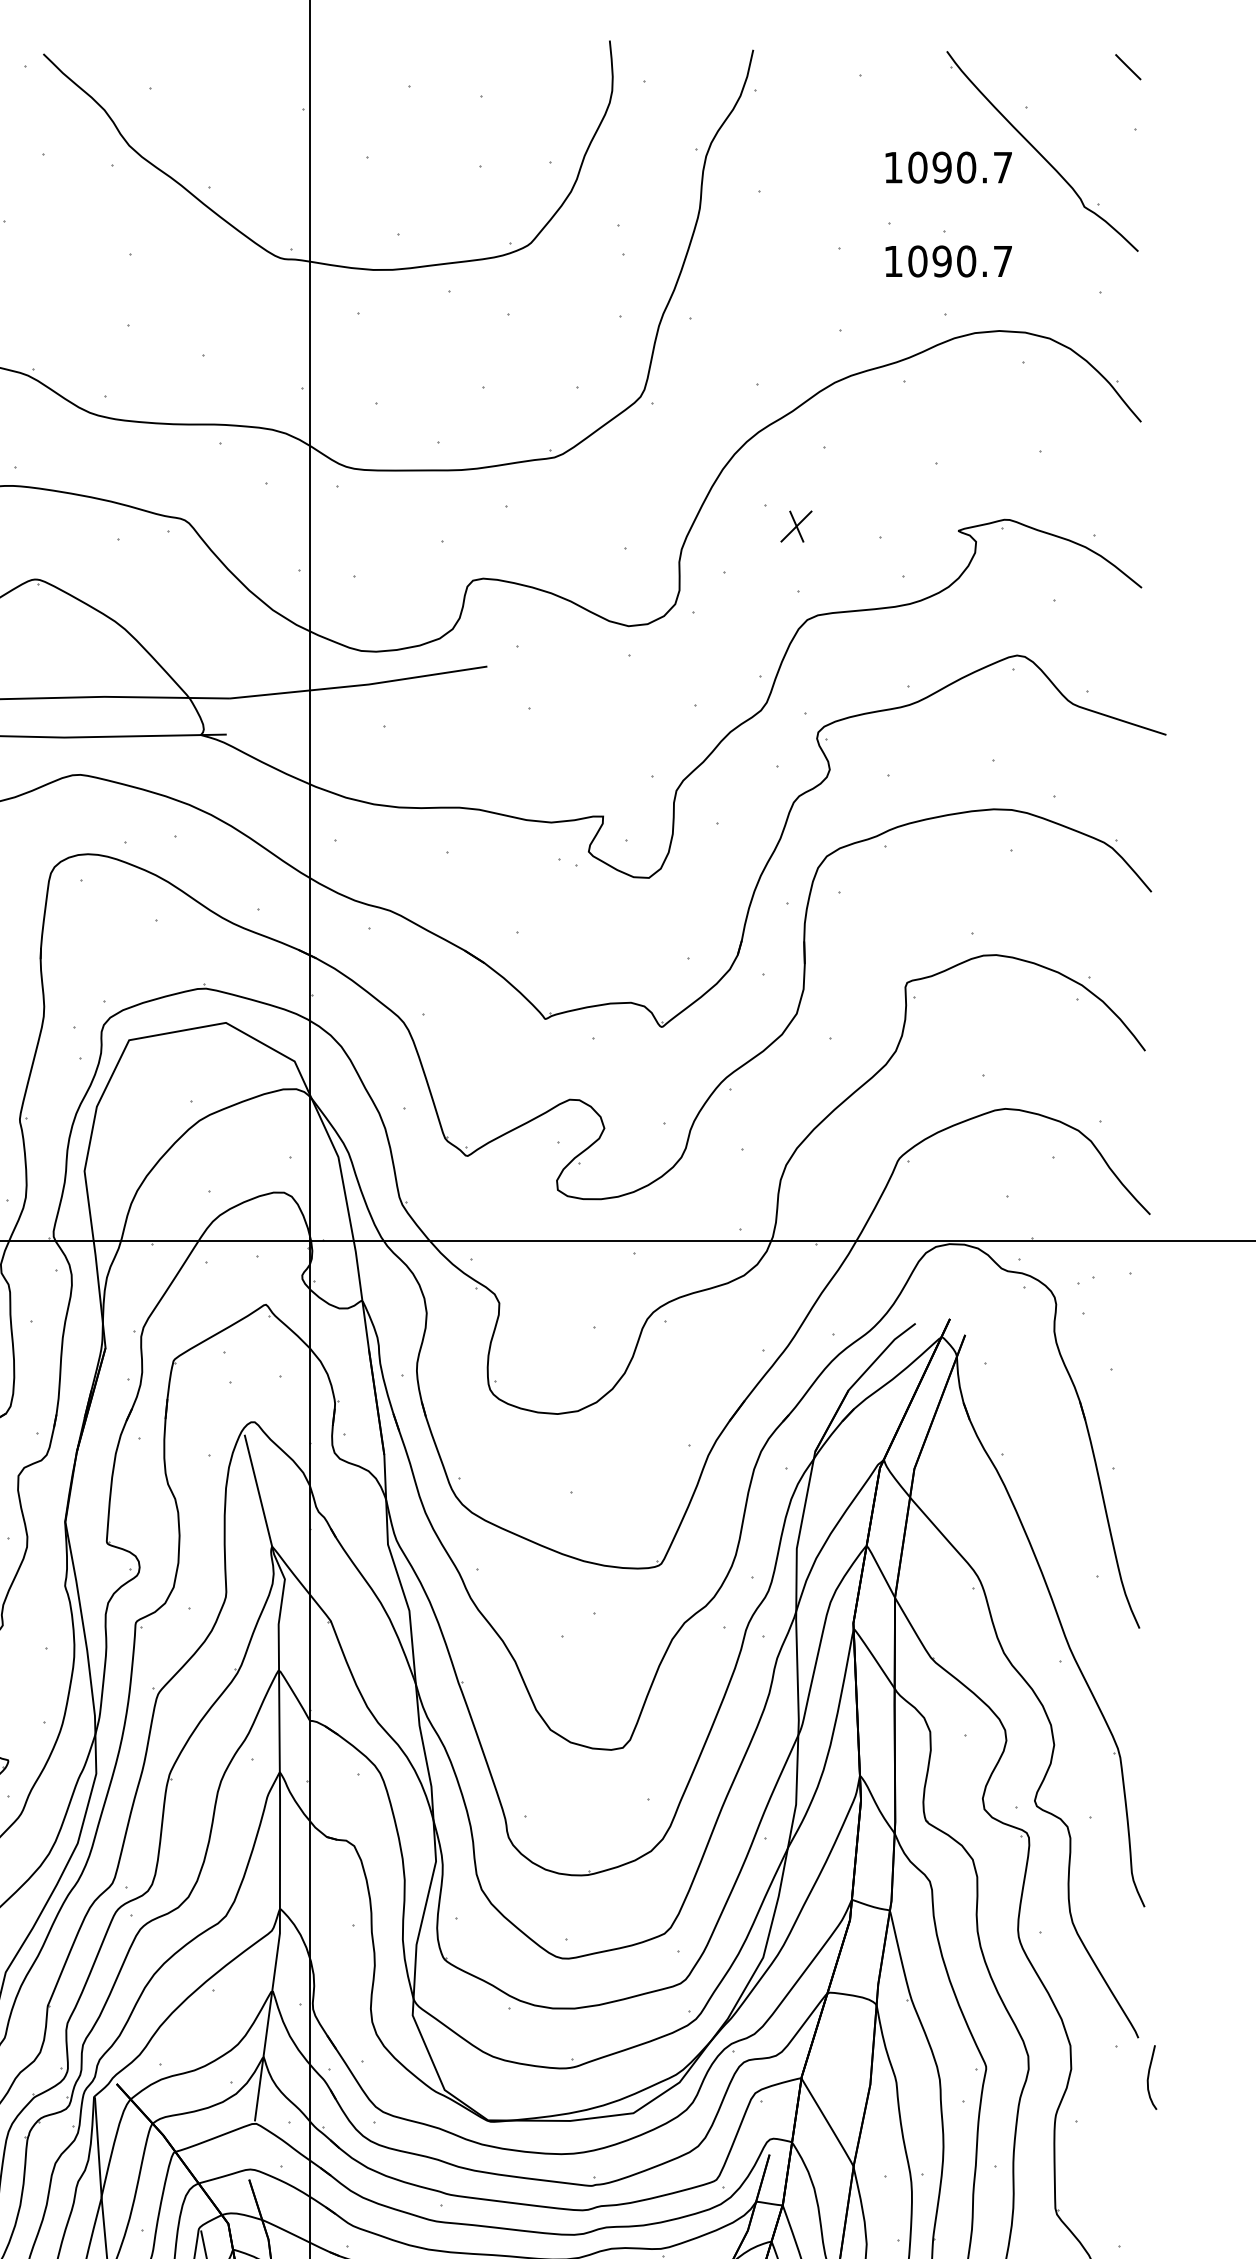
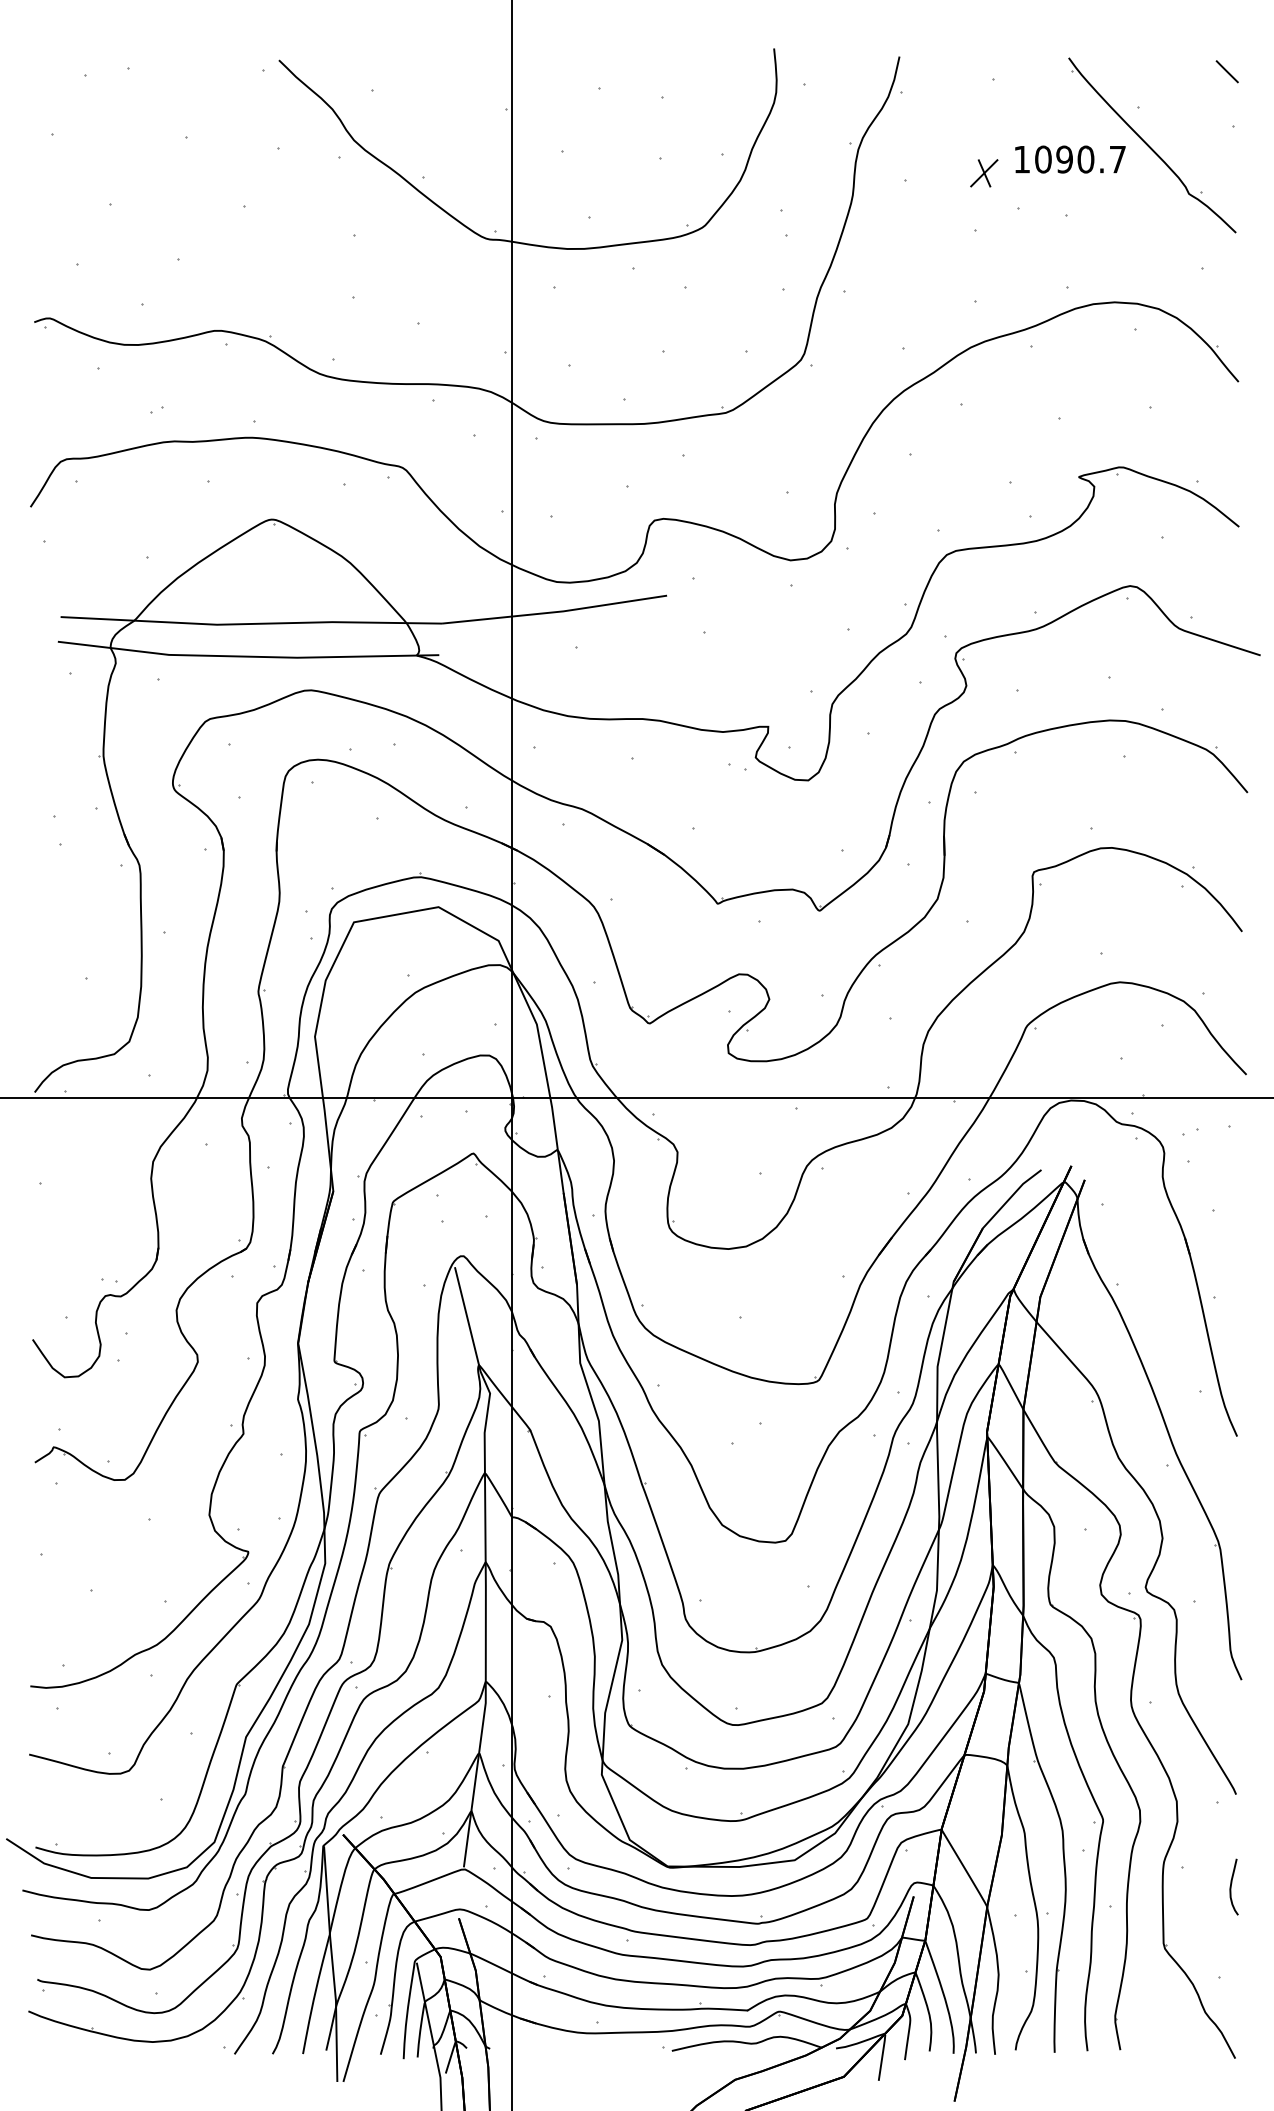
part: (948, 261) -> (1070, 241), removed
part: (796, 526) -> (984, 173), moved
curve: (1149, 2076) -> (1231, 1886), moved

